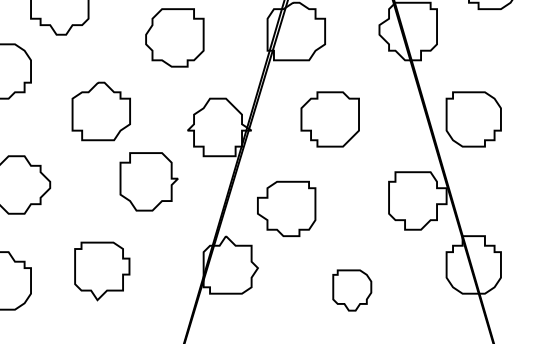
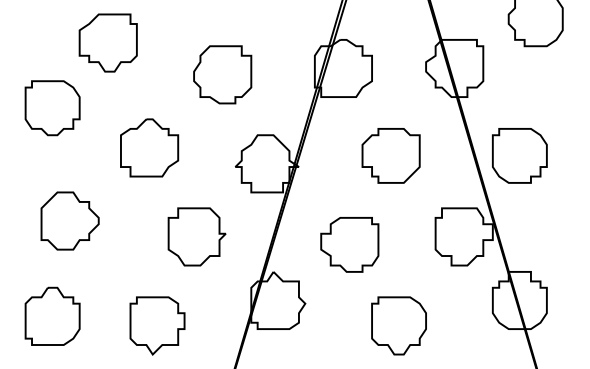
part: (329, 119) -> (390, 155), moved
part: (148, 181) -> (196, 236), moved
part: (286, 208) -> (349, 244), moved
part: (102, 270) -> (157, 325), moved
part: (351, 290) -> (398, 325), size x1.43

